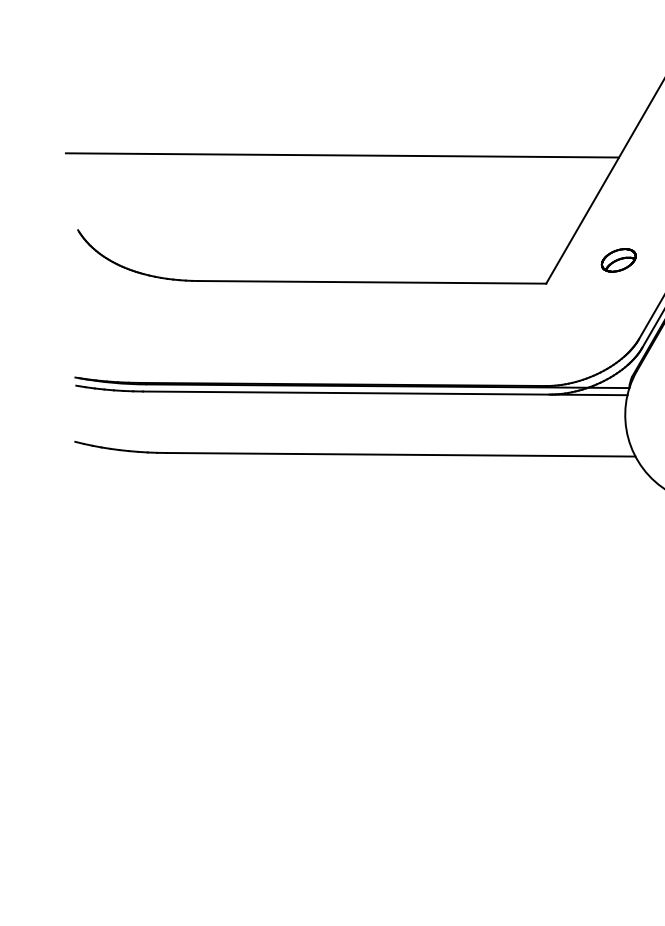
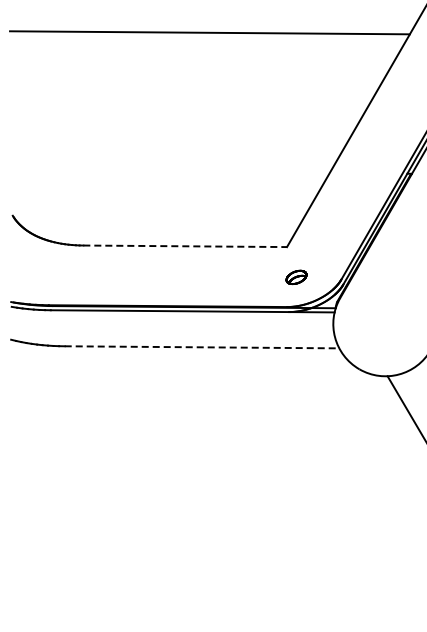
line: (342, 154) -> (167, 171), removed
part: (618, 260) -> (296, 277), moved
line: (372, 282) -> (185, 246), solid -> dashed
line: (401, 455) -> (202, 347), solid -> dashed

